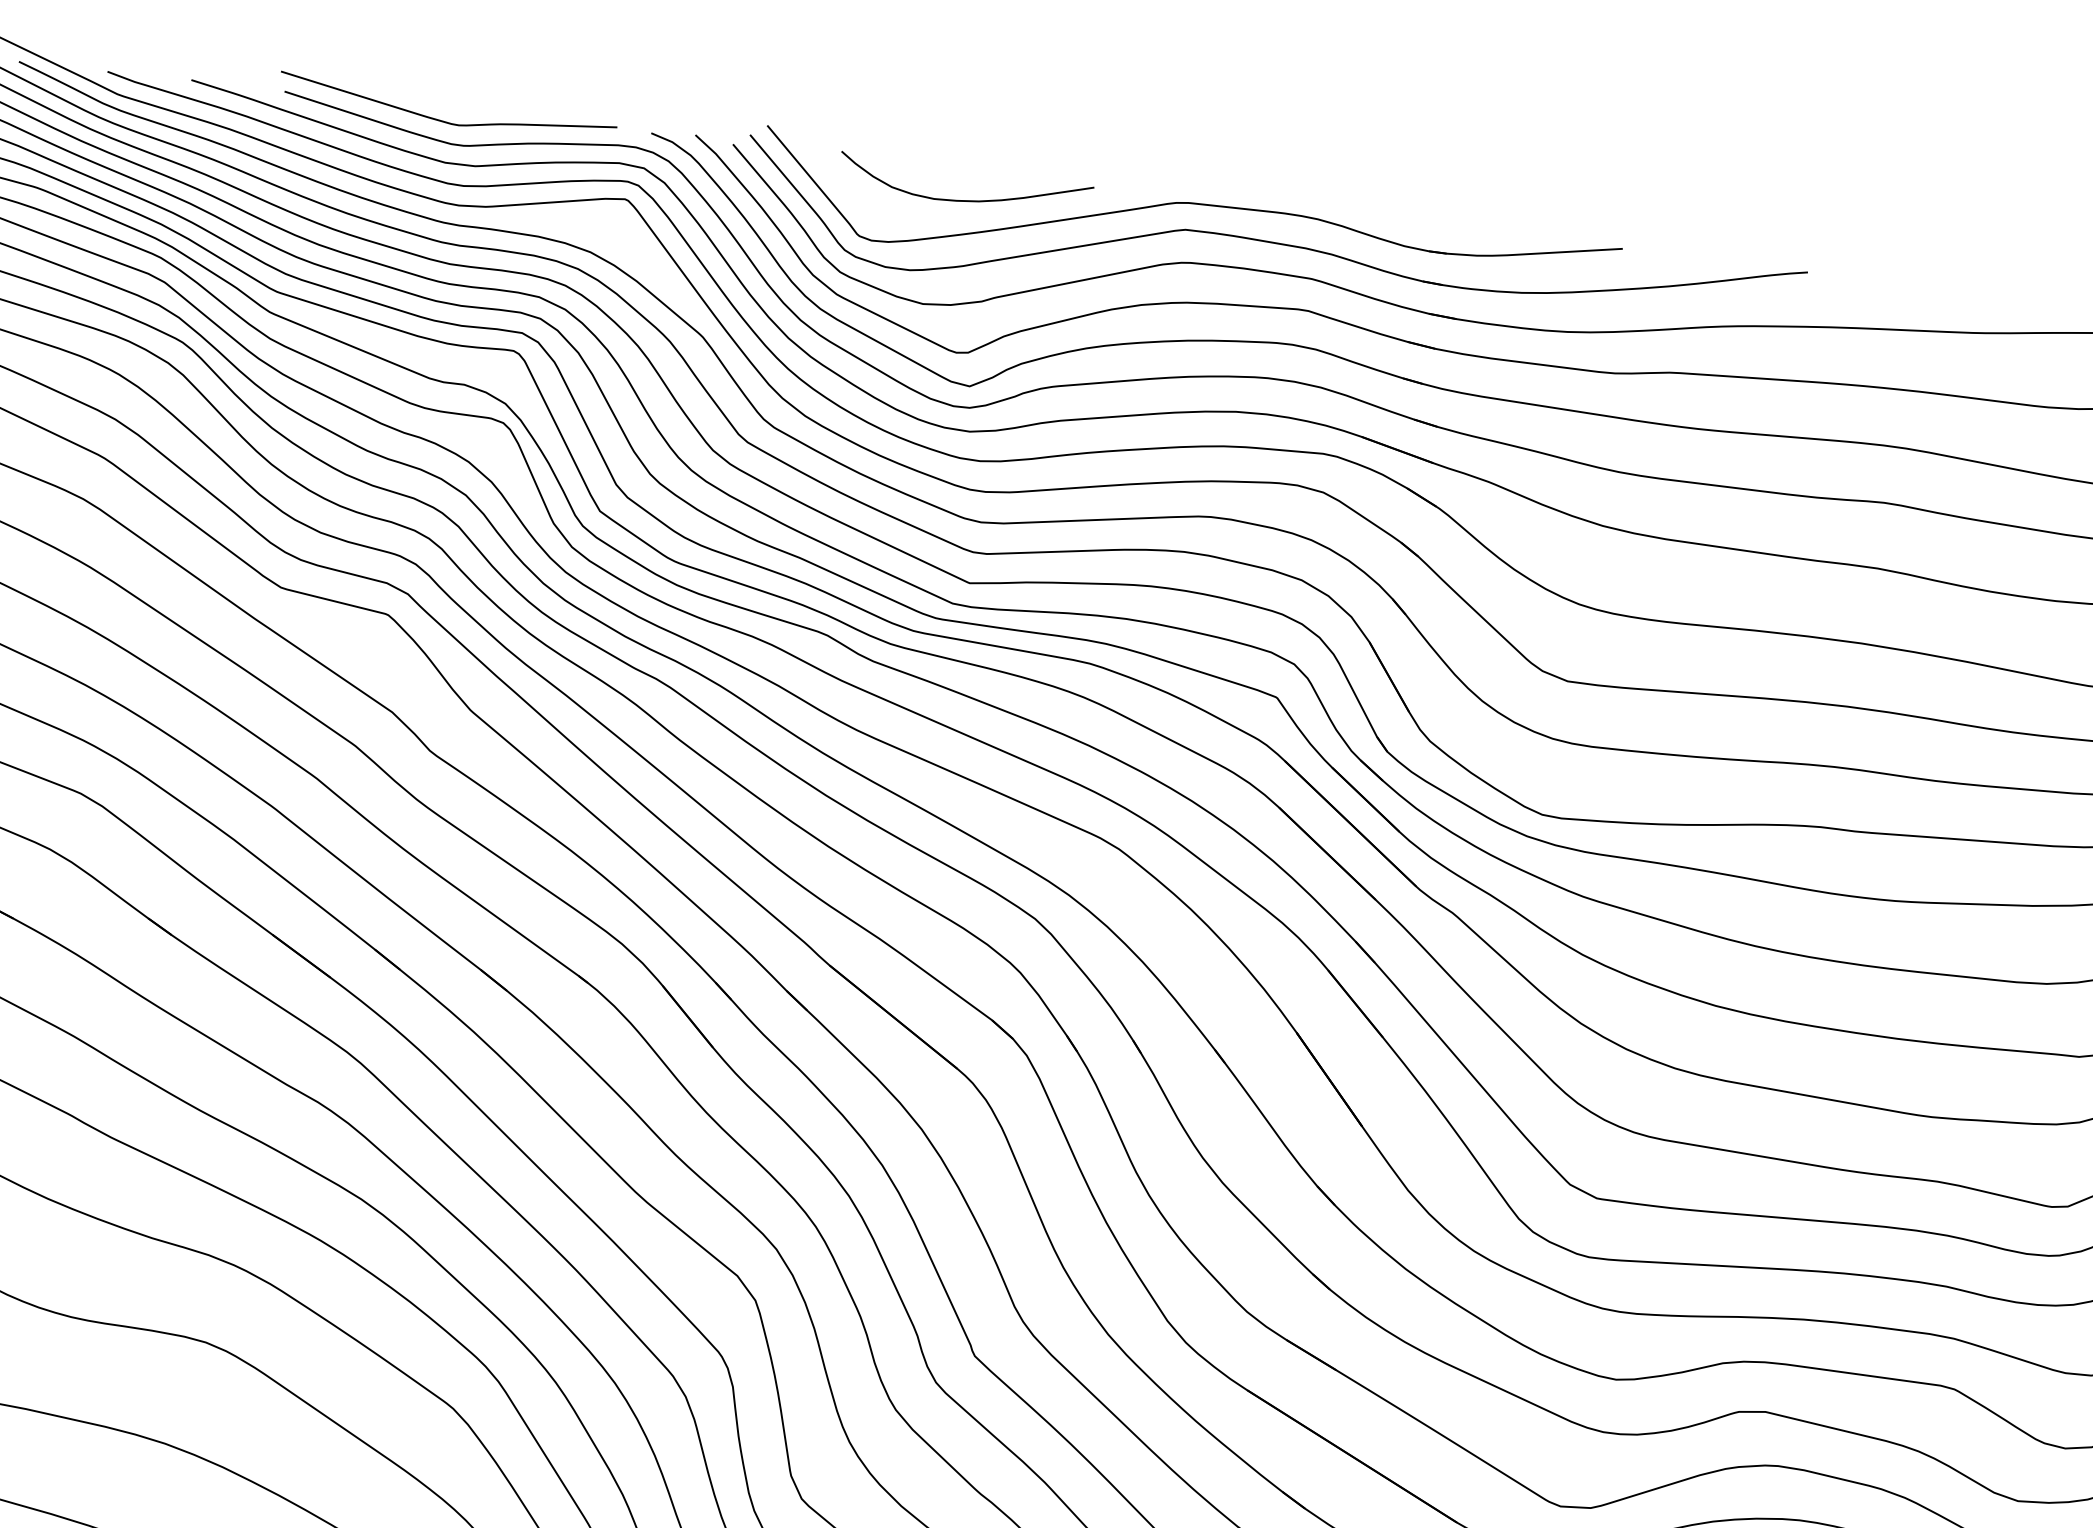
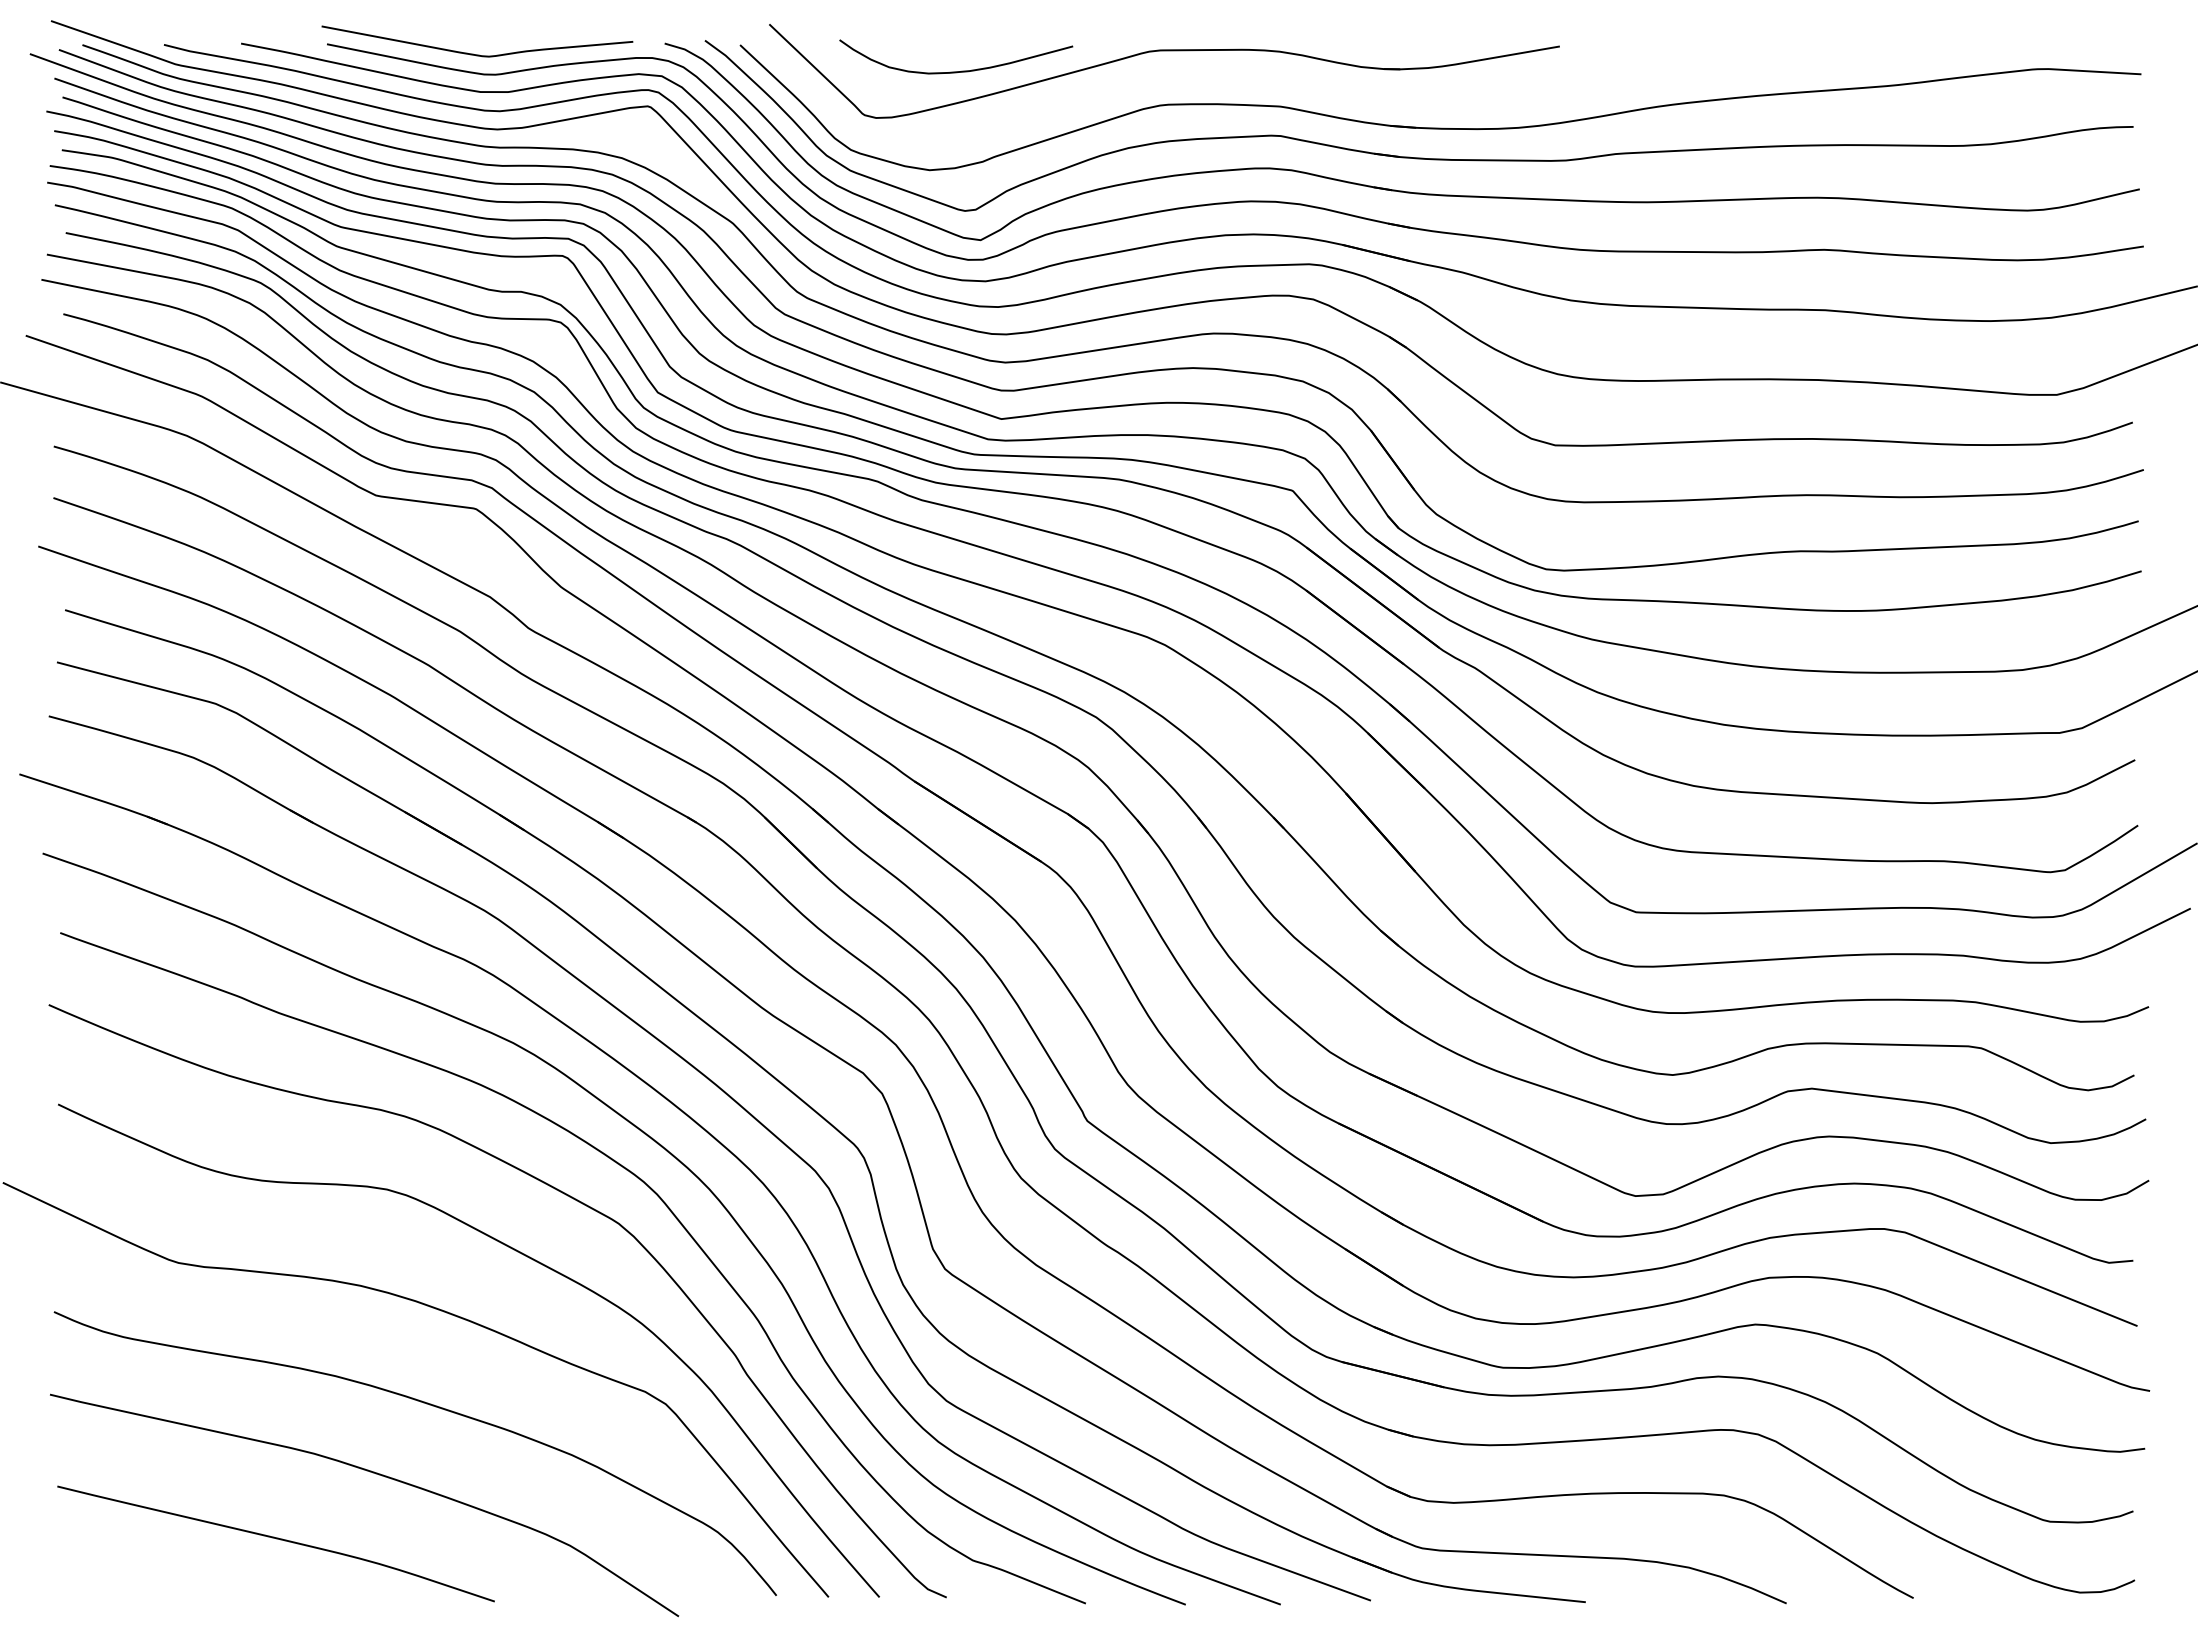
part: (1274, 243) -> (1242, 78), removed

